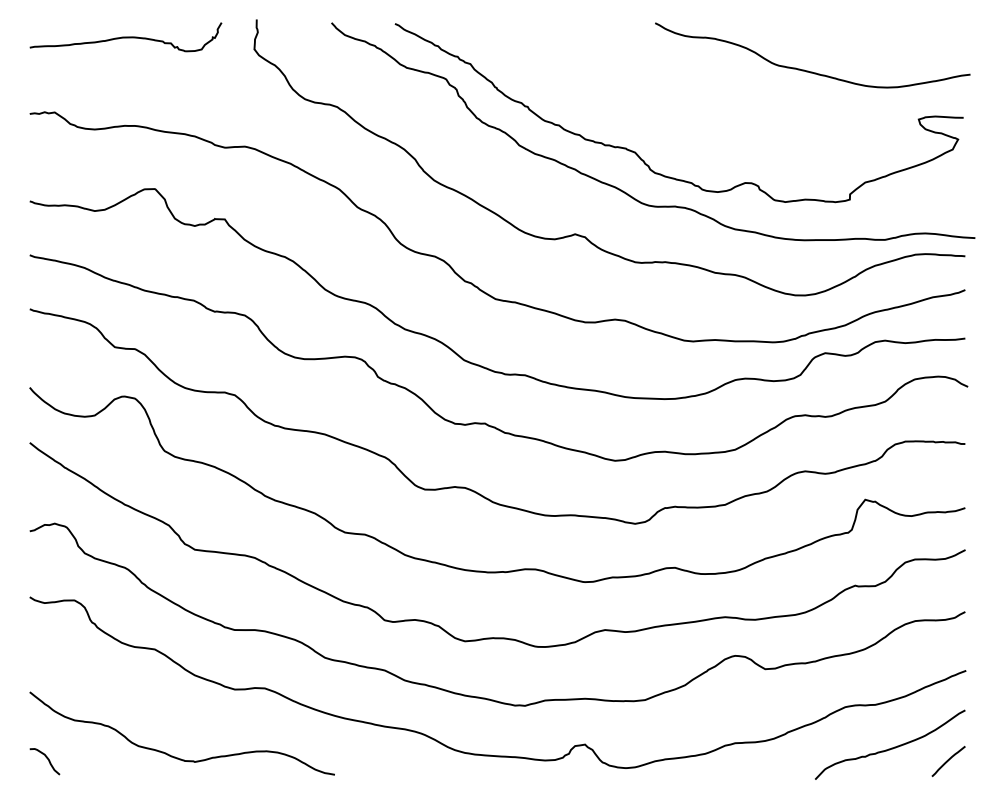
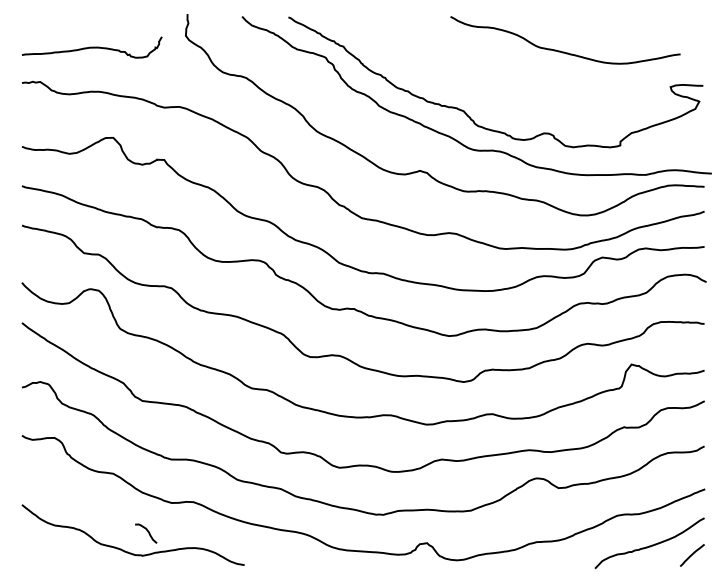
curve: (125, 37) -> (91, 47), moved
curve: (808, 70) -> (562, 51), moved
curve: (46, 758) -> (147, 531), moved

